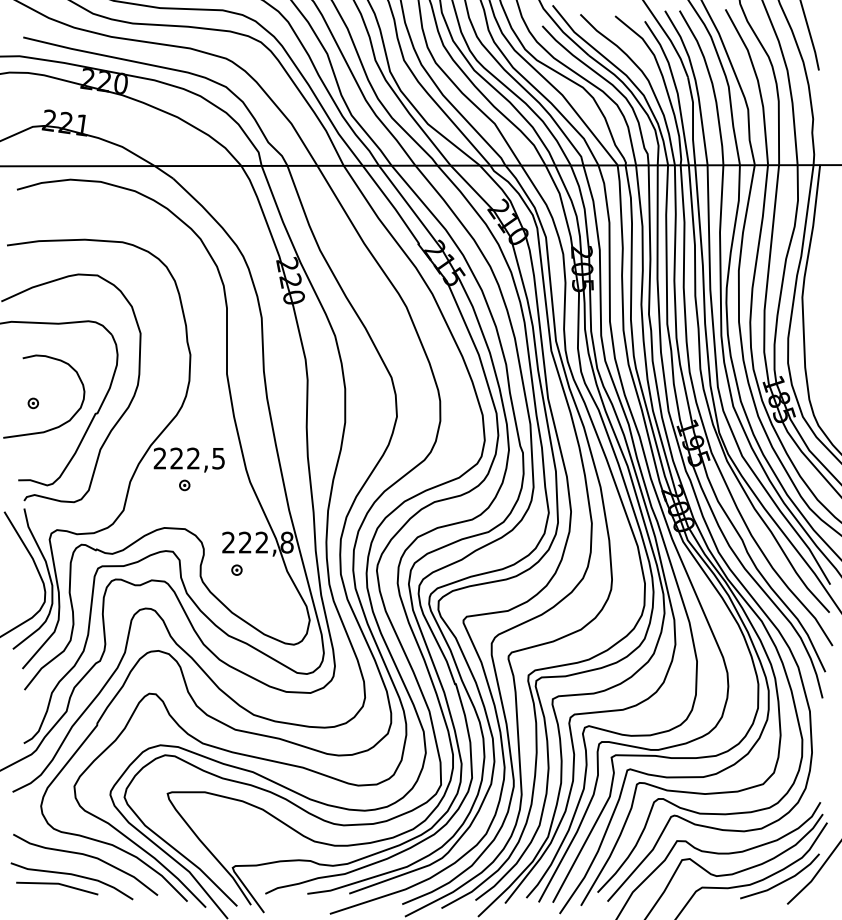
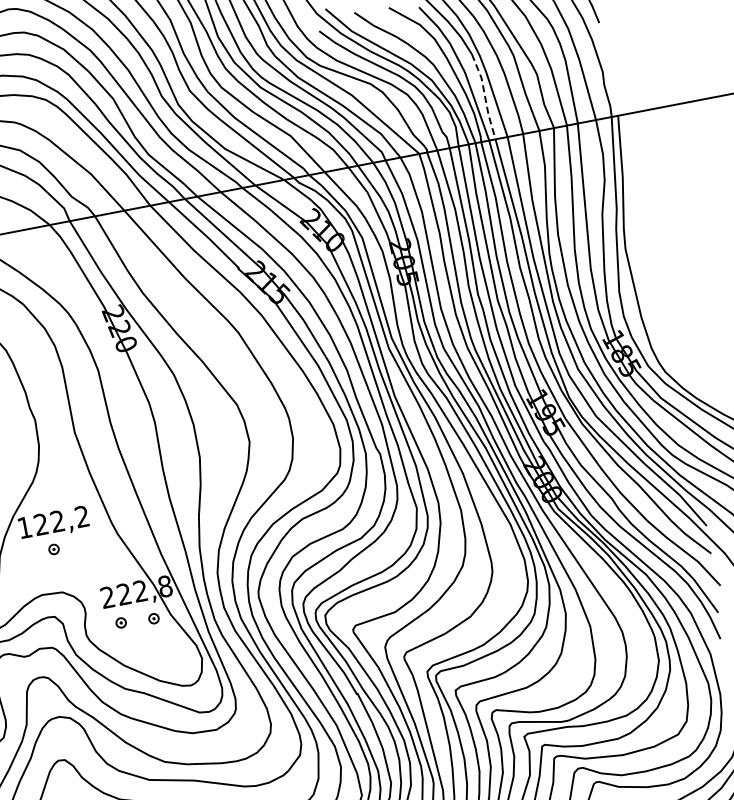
line: (693, 121) -> (485, 96), solid -> dashed
text: (188, 458) -> (52, 522), 222,5 -> 122,2
part: (269, 571) -> (153, 618), added

